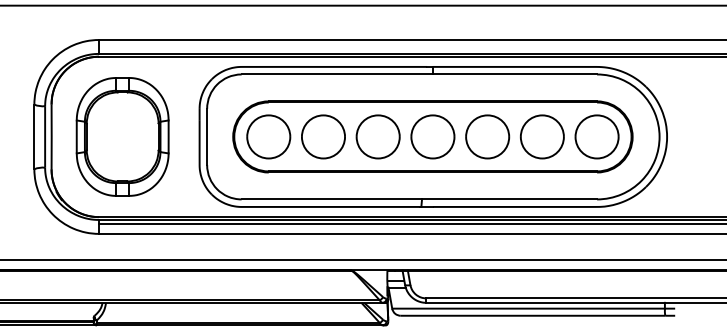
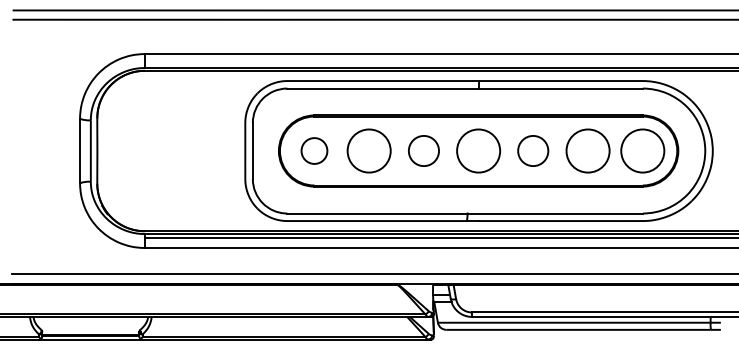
part: (122, 136) -> (168, 150), removed
part: (268, 136) -> (314, 150), size x0.6
part: (377, 136) -> (423, 150), size x0.7
part: (486, 136) -> (532, 150), size x0.7

